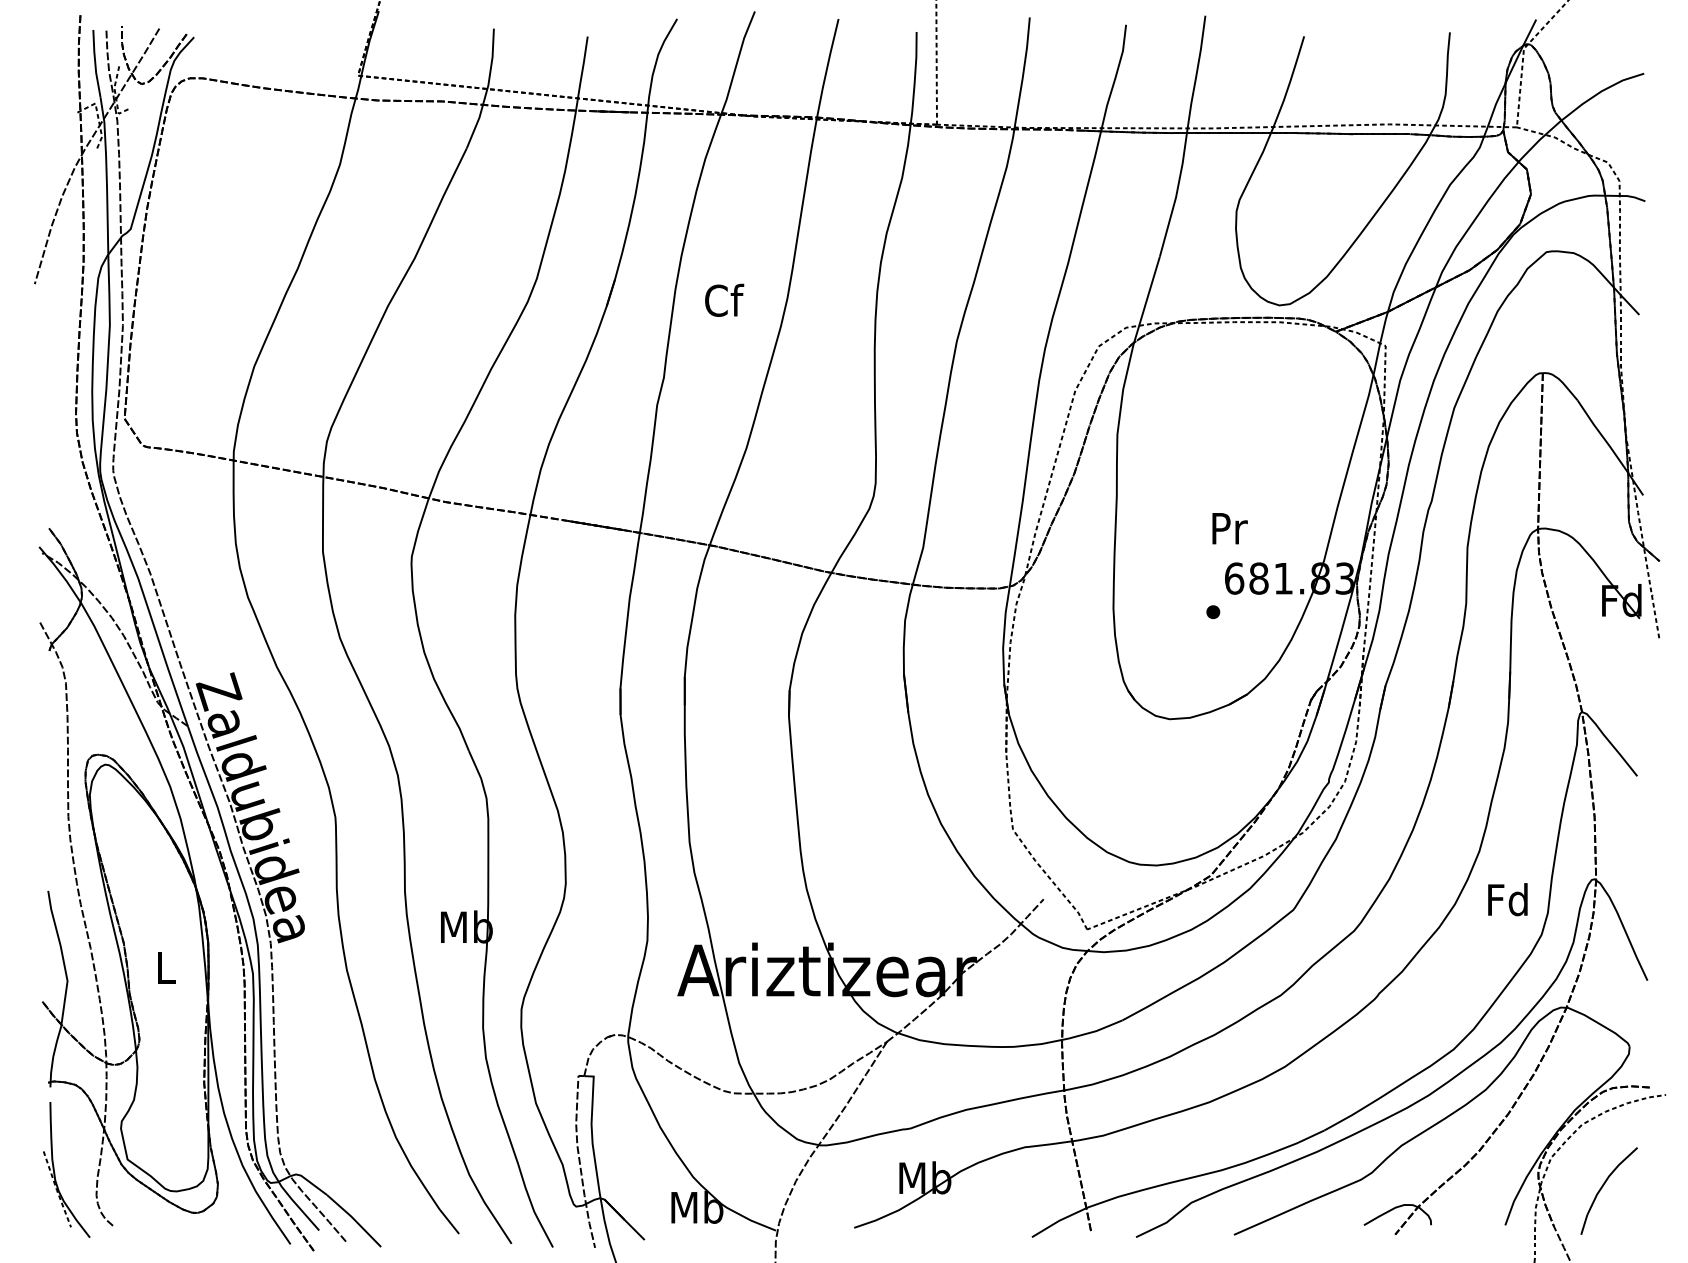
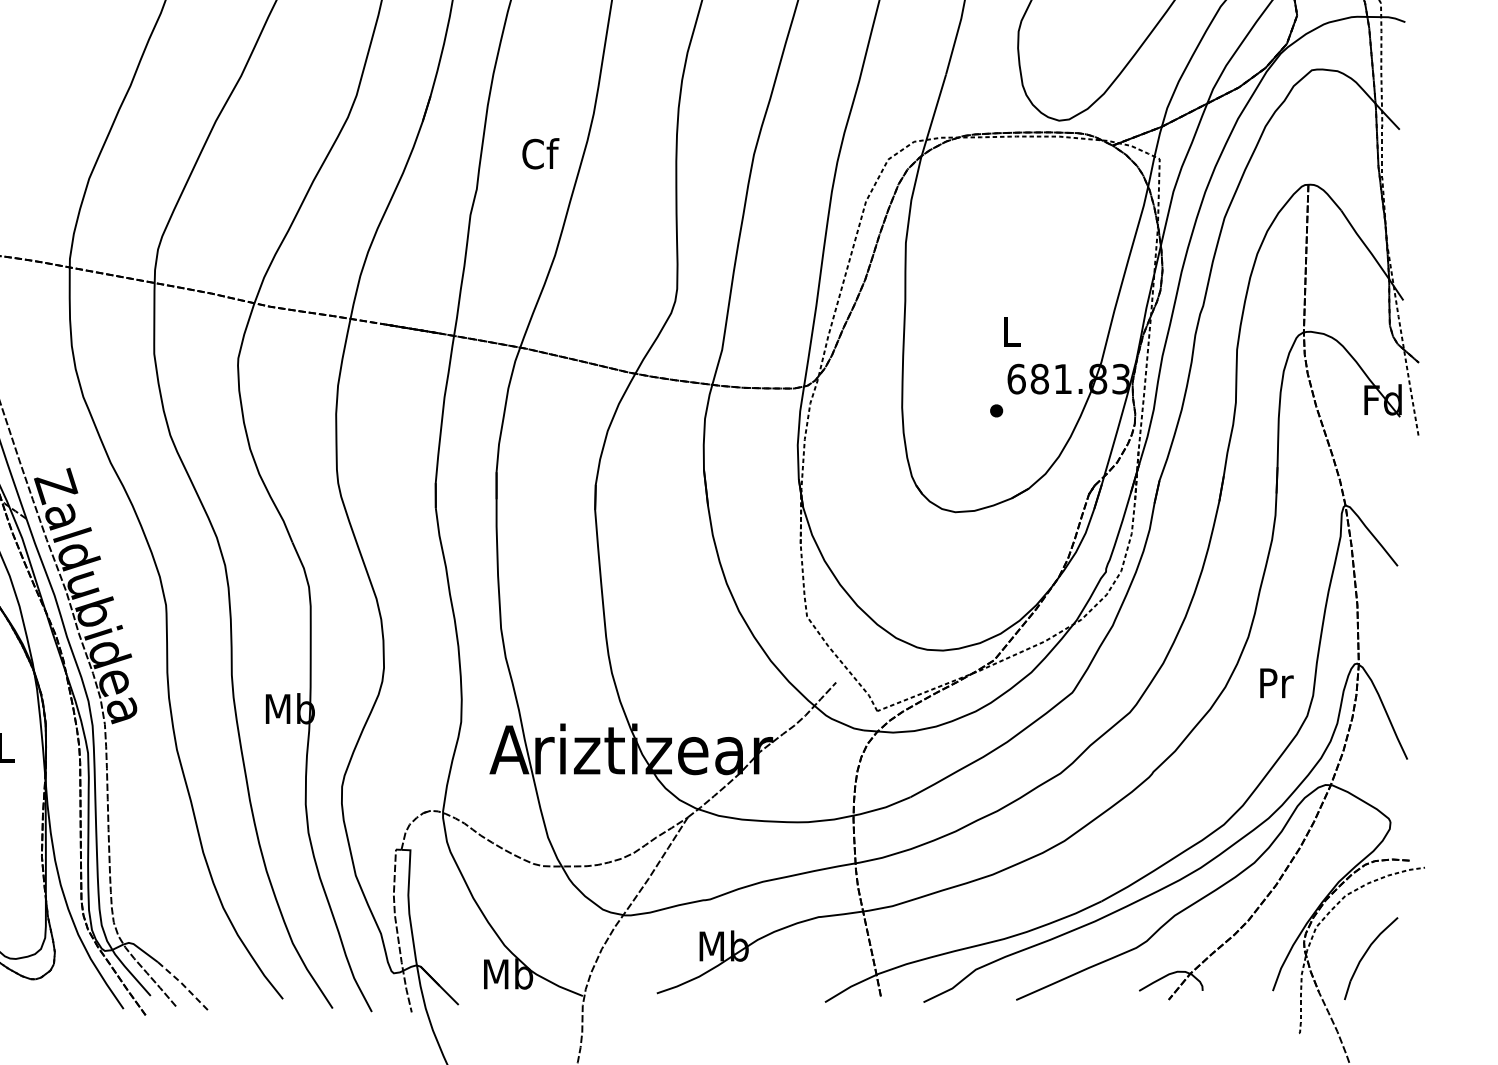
text: (724, 299) -> (540, 152), moved
text: (1229, 528) -> (1011, 331), Pr -> L
text: (1507, 899) -> (1274, 682), Fd -> Pr
line: (354, 1220) -> (184, 986), solid -> dashed

